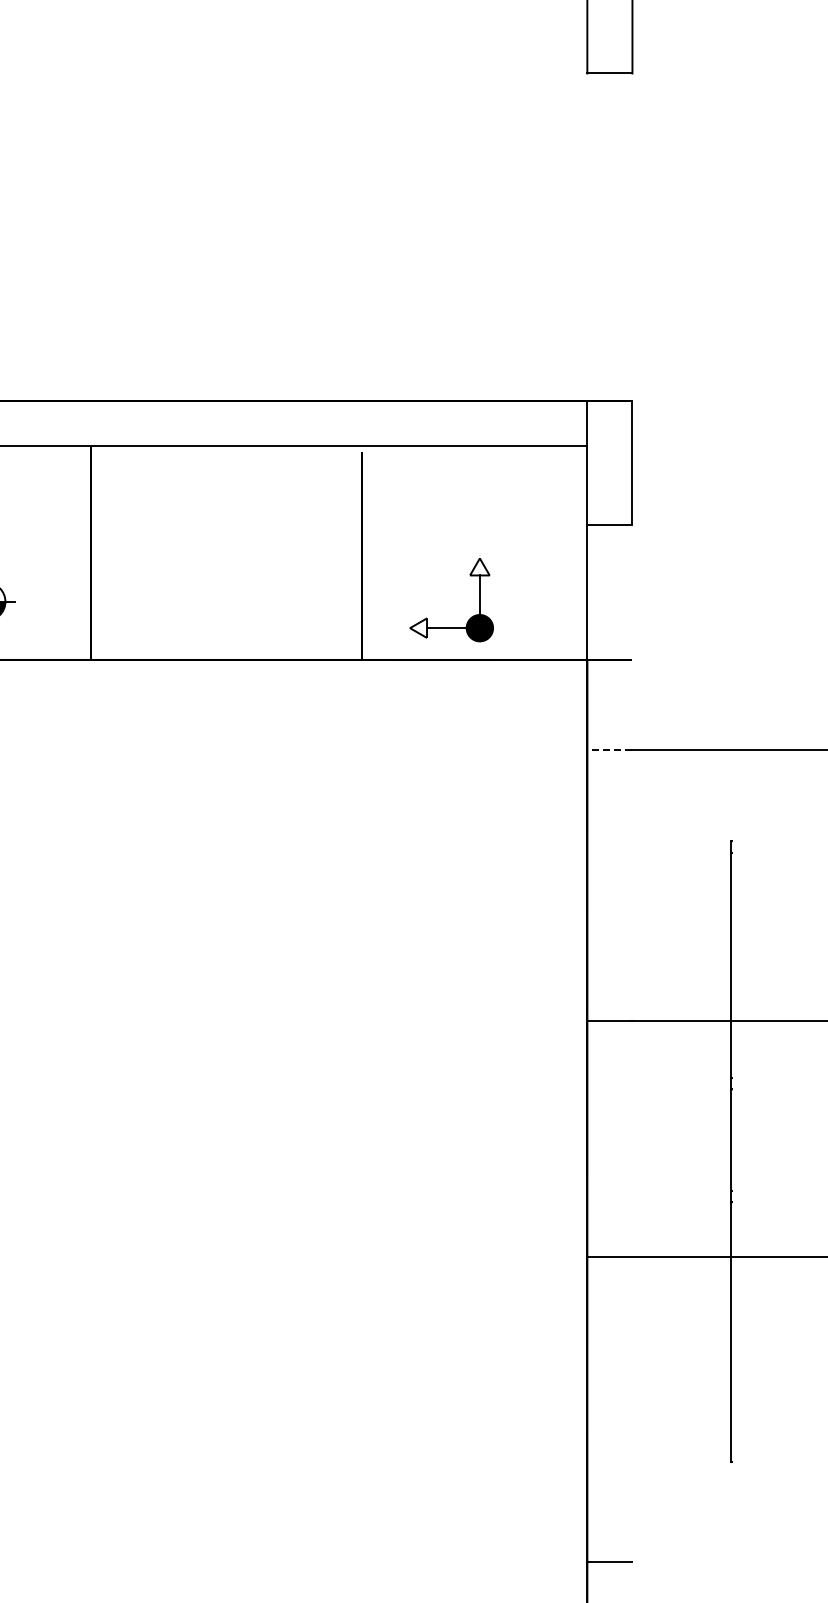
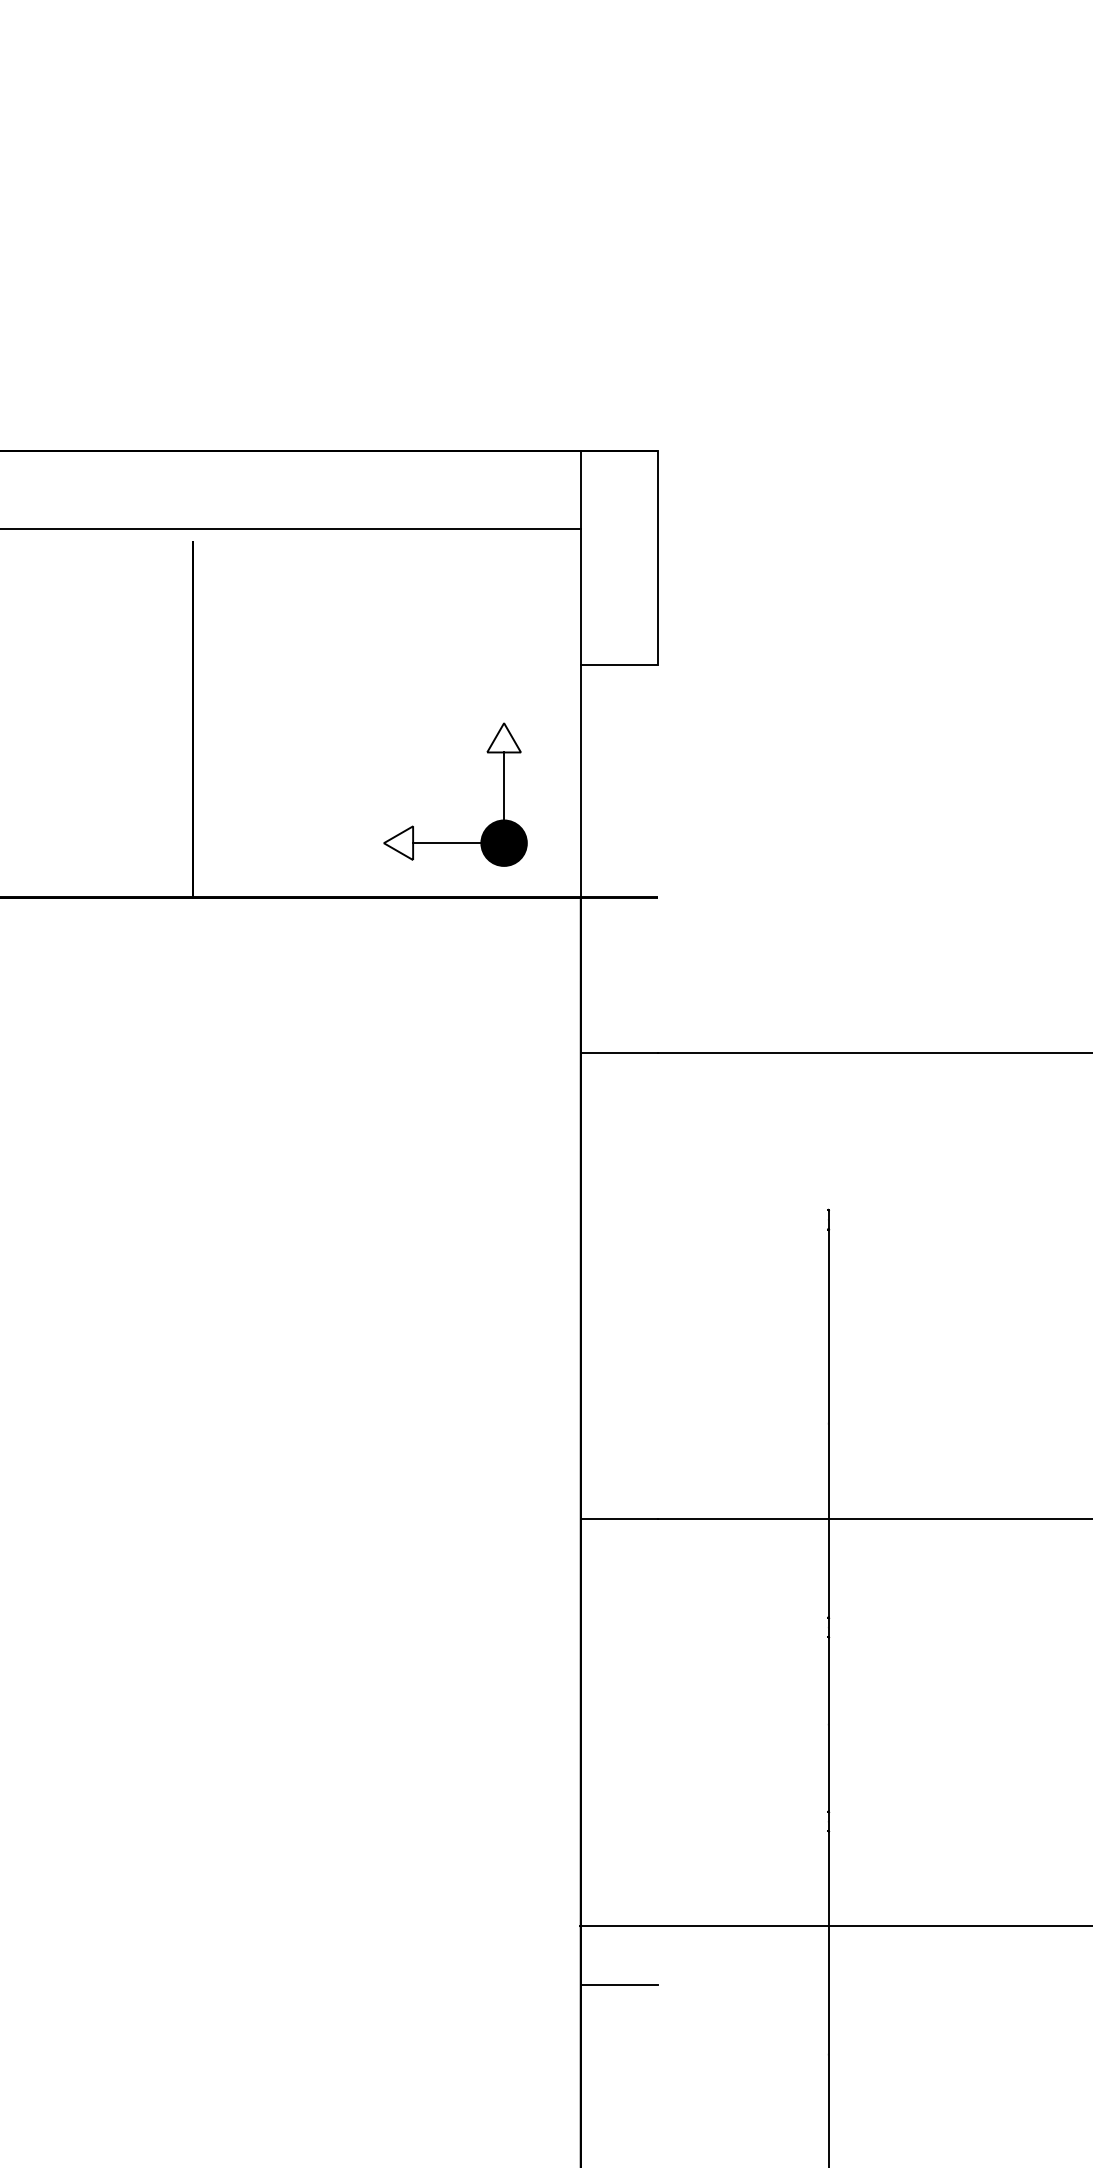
part: (469, 618) -> (486, 826), moved
line: (609, 750) -> (618, 1053), dashed -> solid
line: (609, 1291) -> (618, 1984), added

